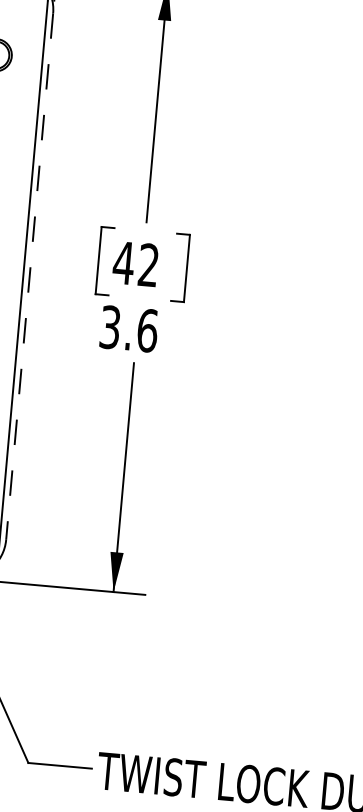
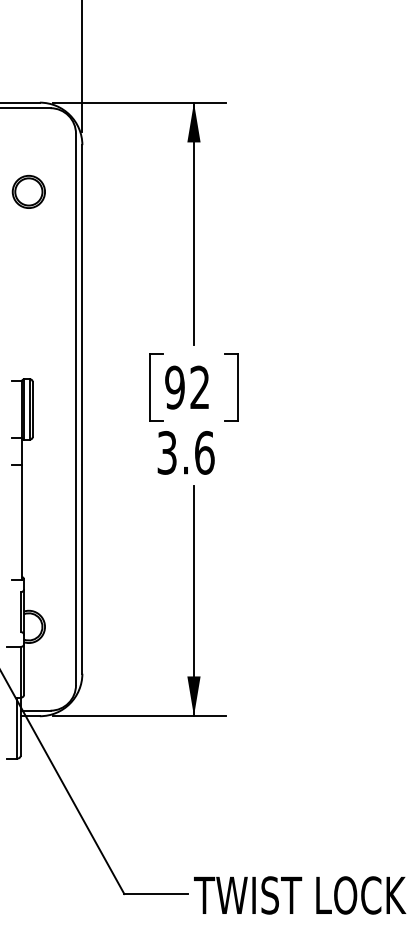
text: (123, 262) -> (174, 387), 42 -> 92
line: (29, 276) -> (82, 409), dashed -> solid

